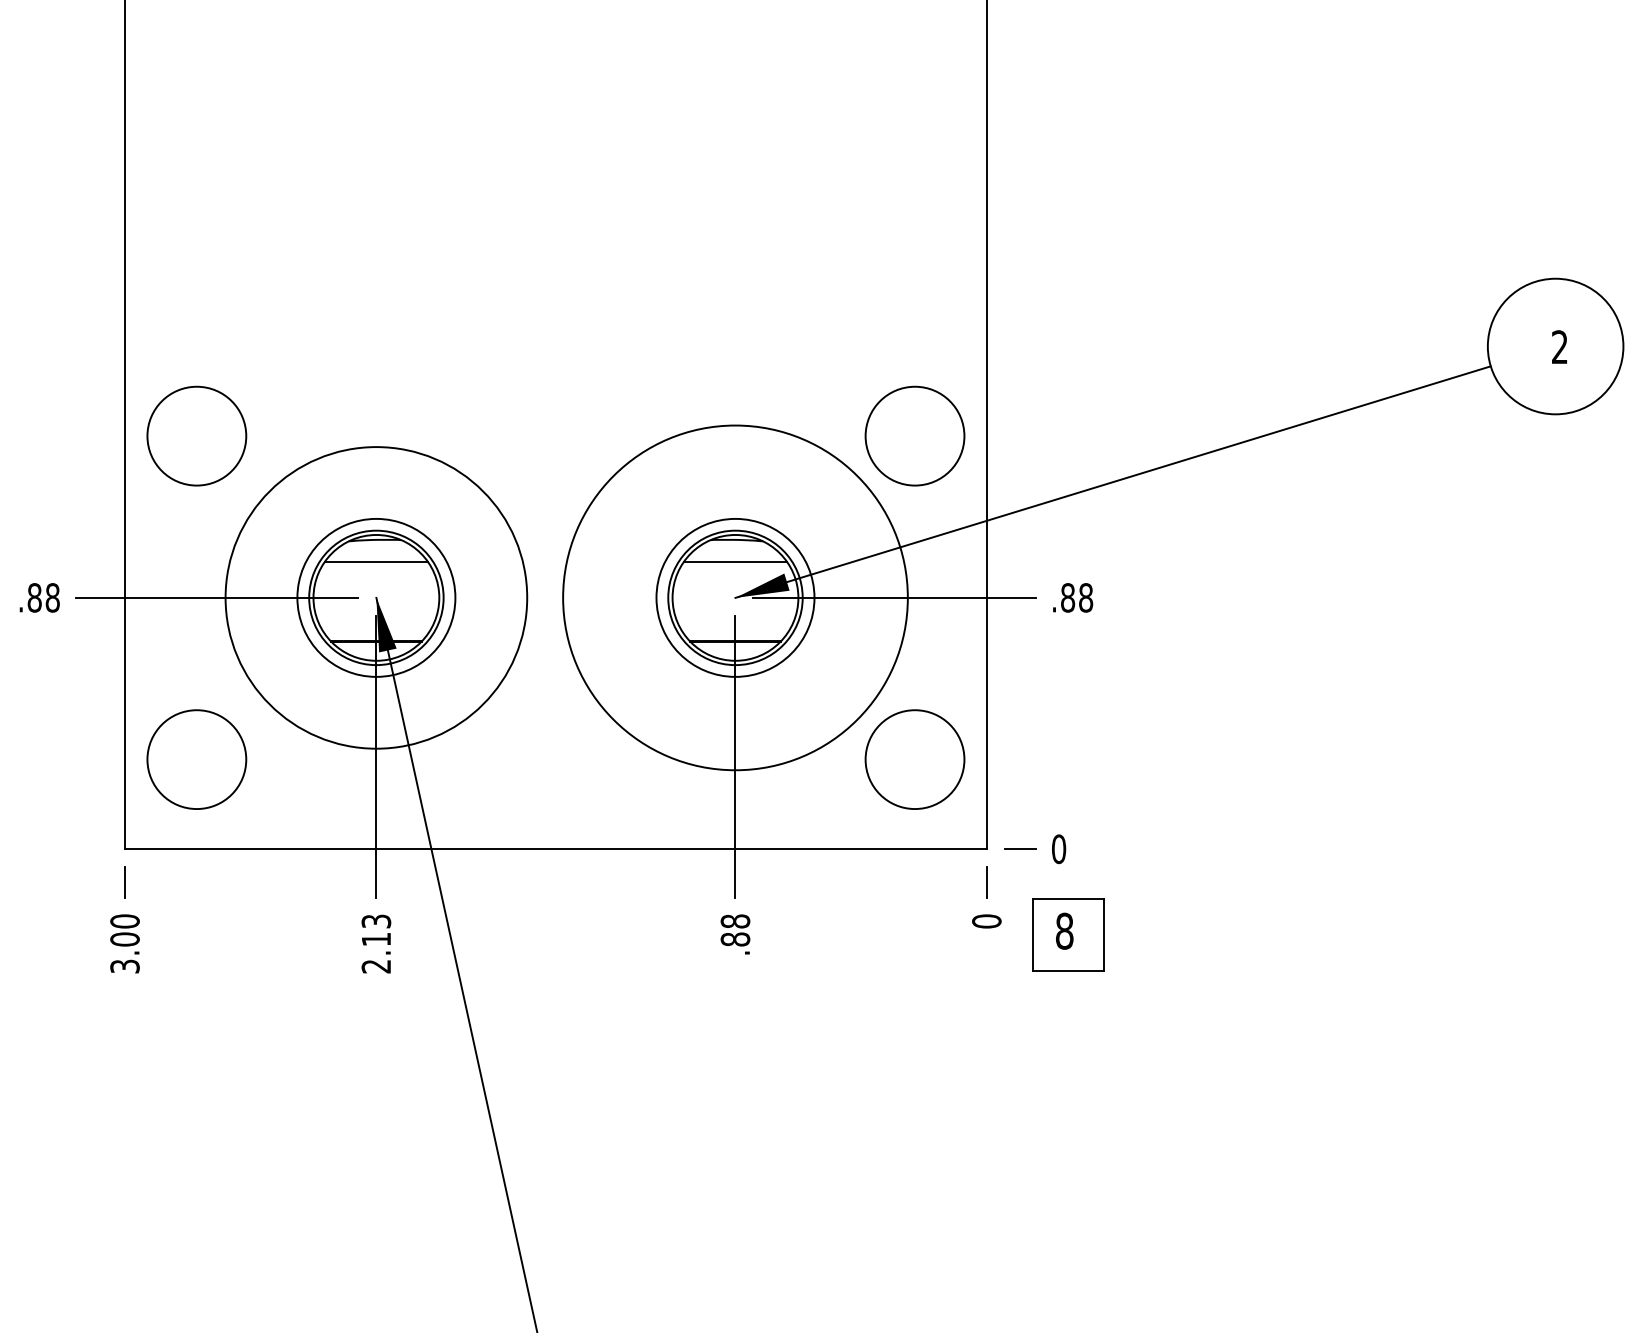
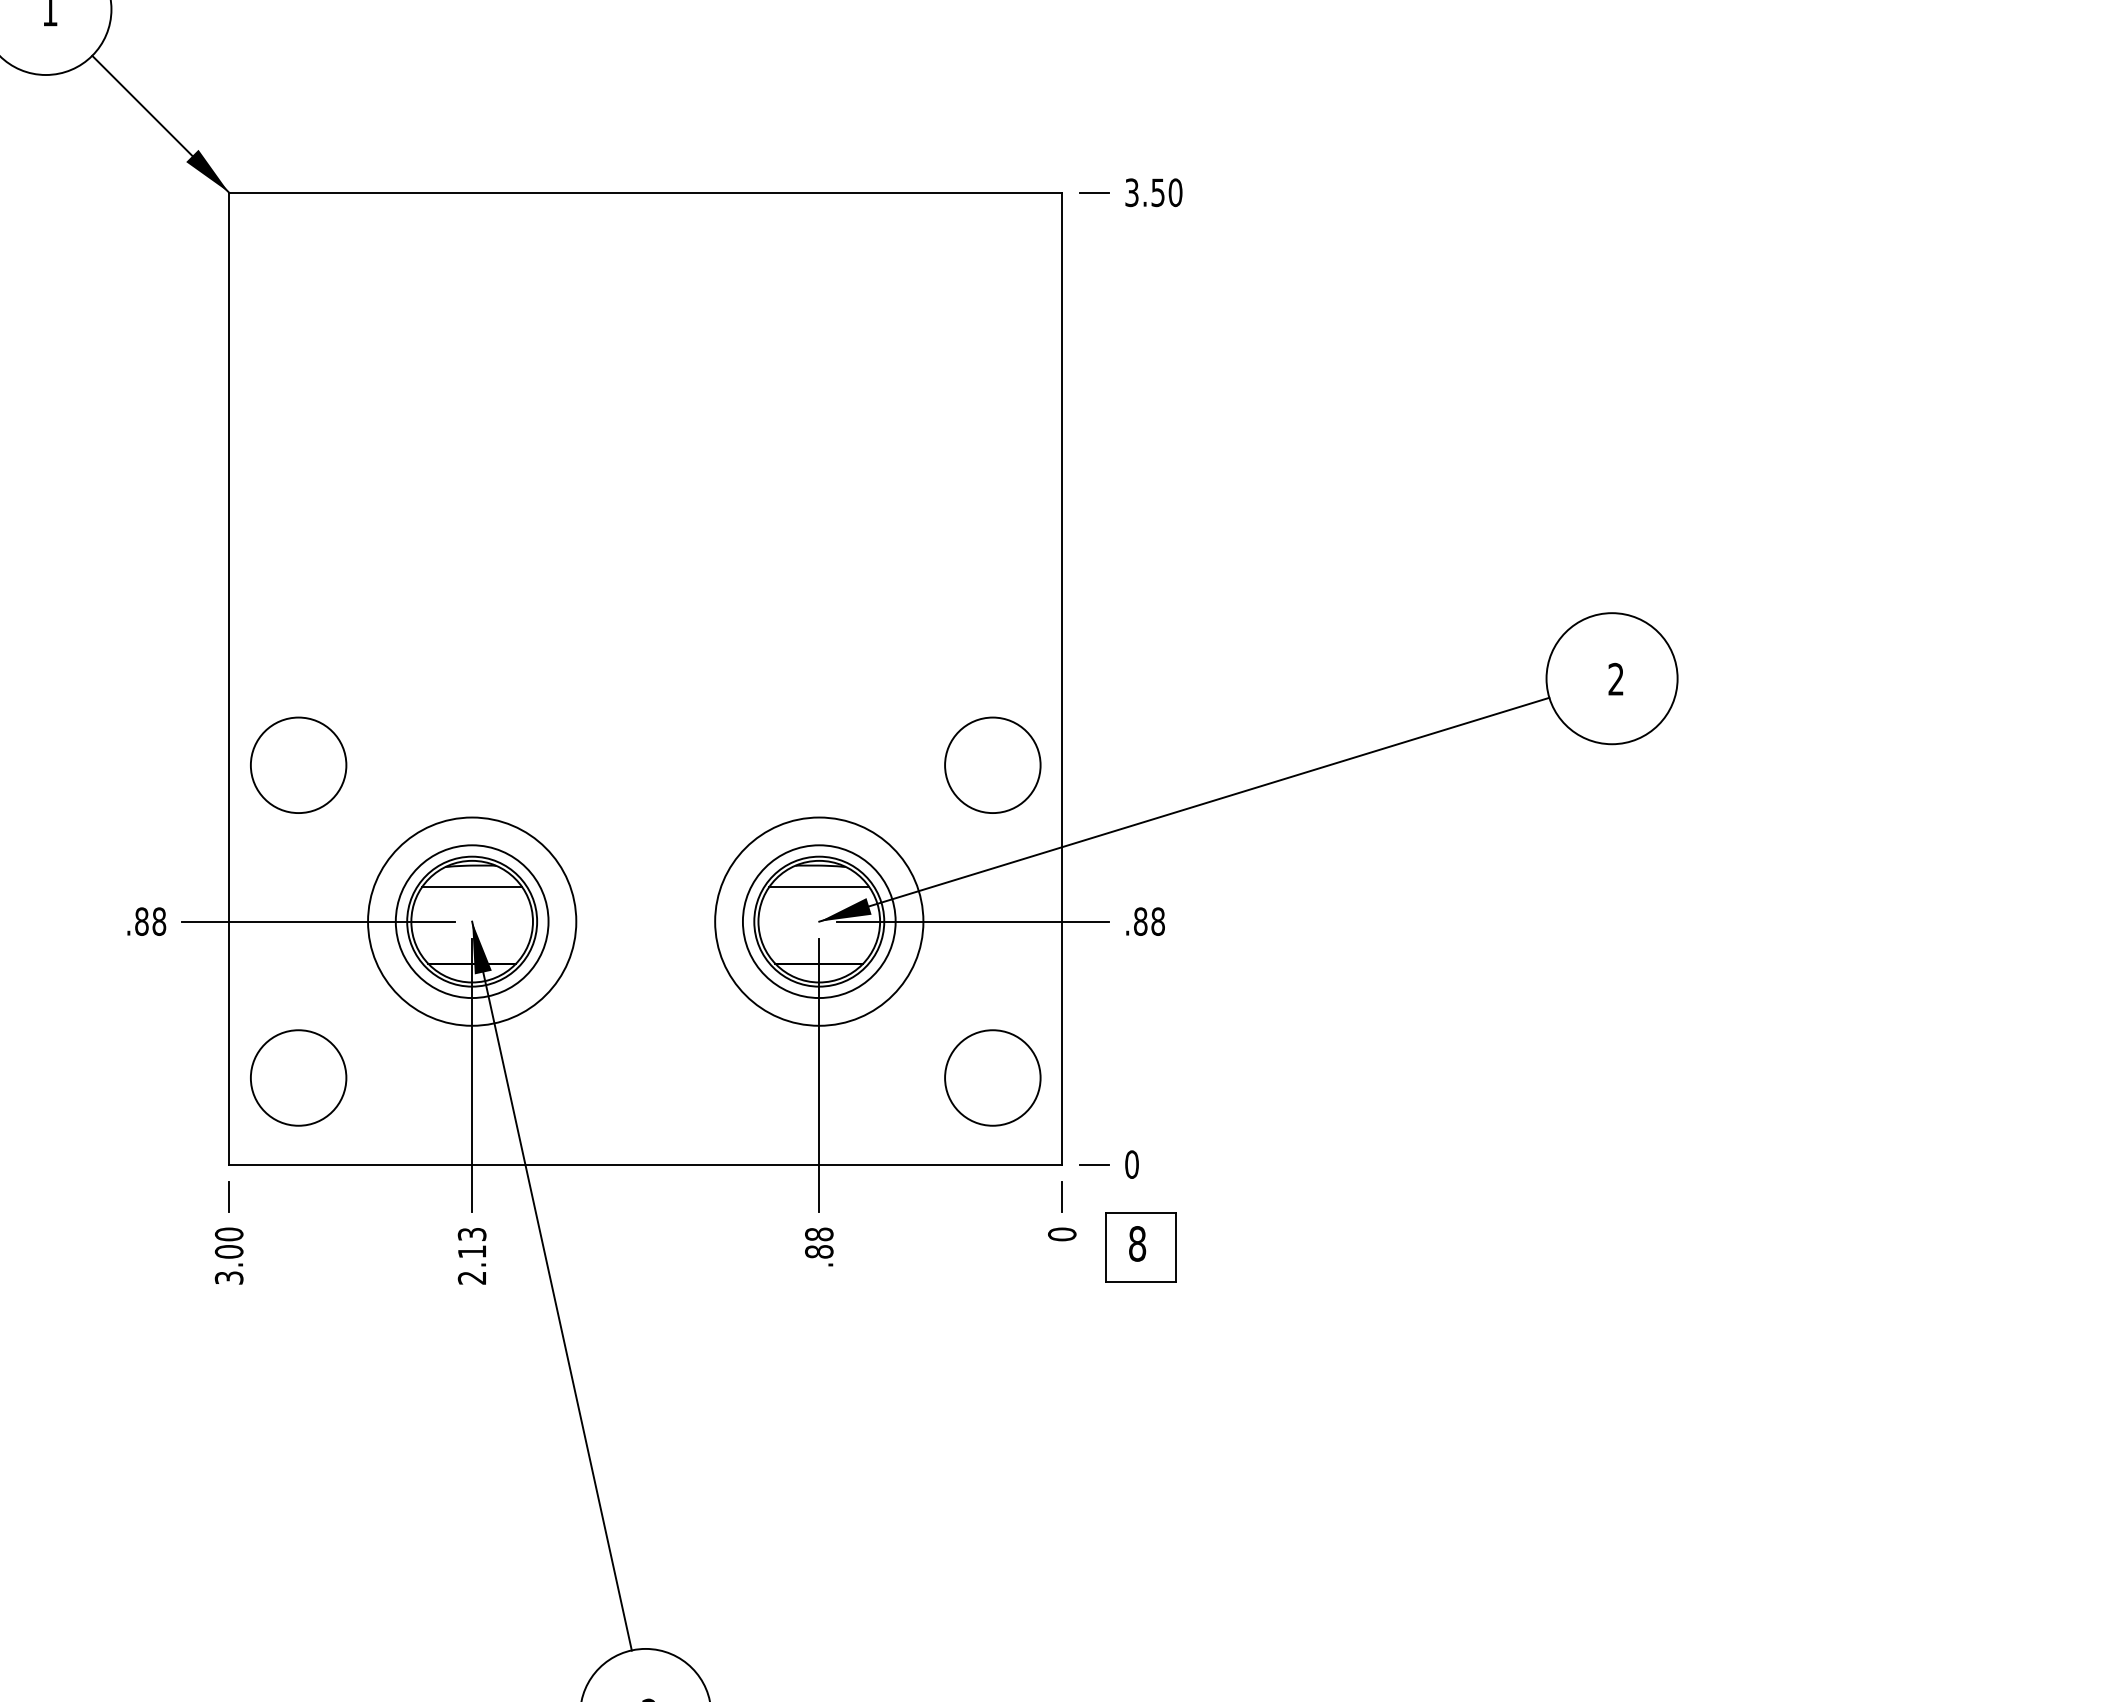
circle: (376, 597) -> (472, 921), size x0.71
circle: (735, 597) -> (819, 921), size x0.62

